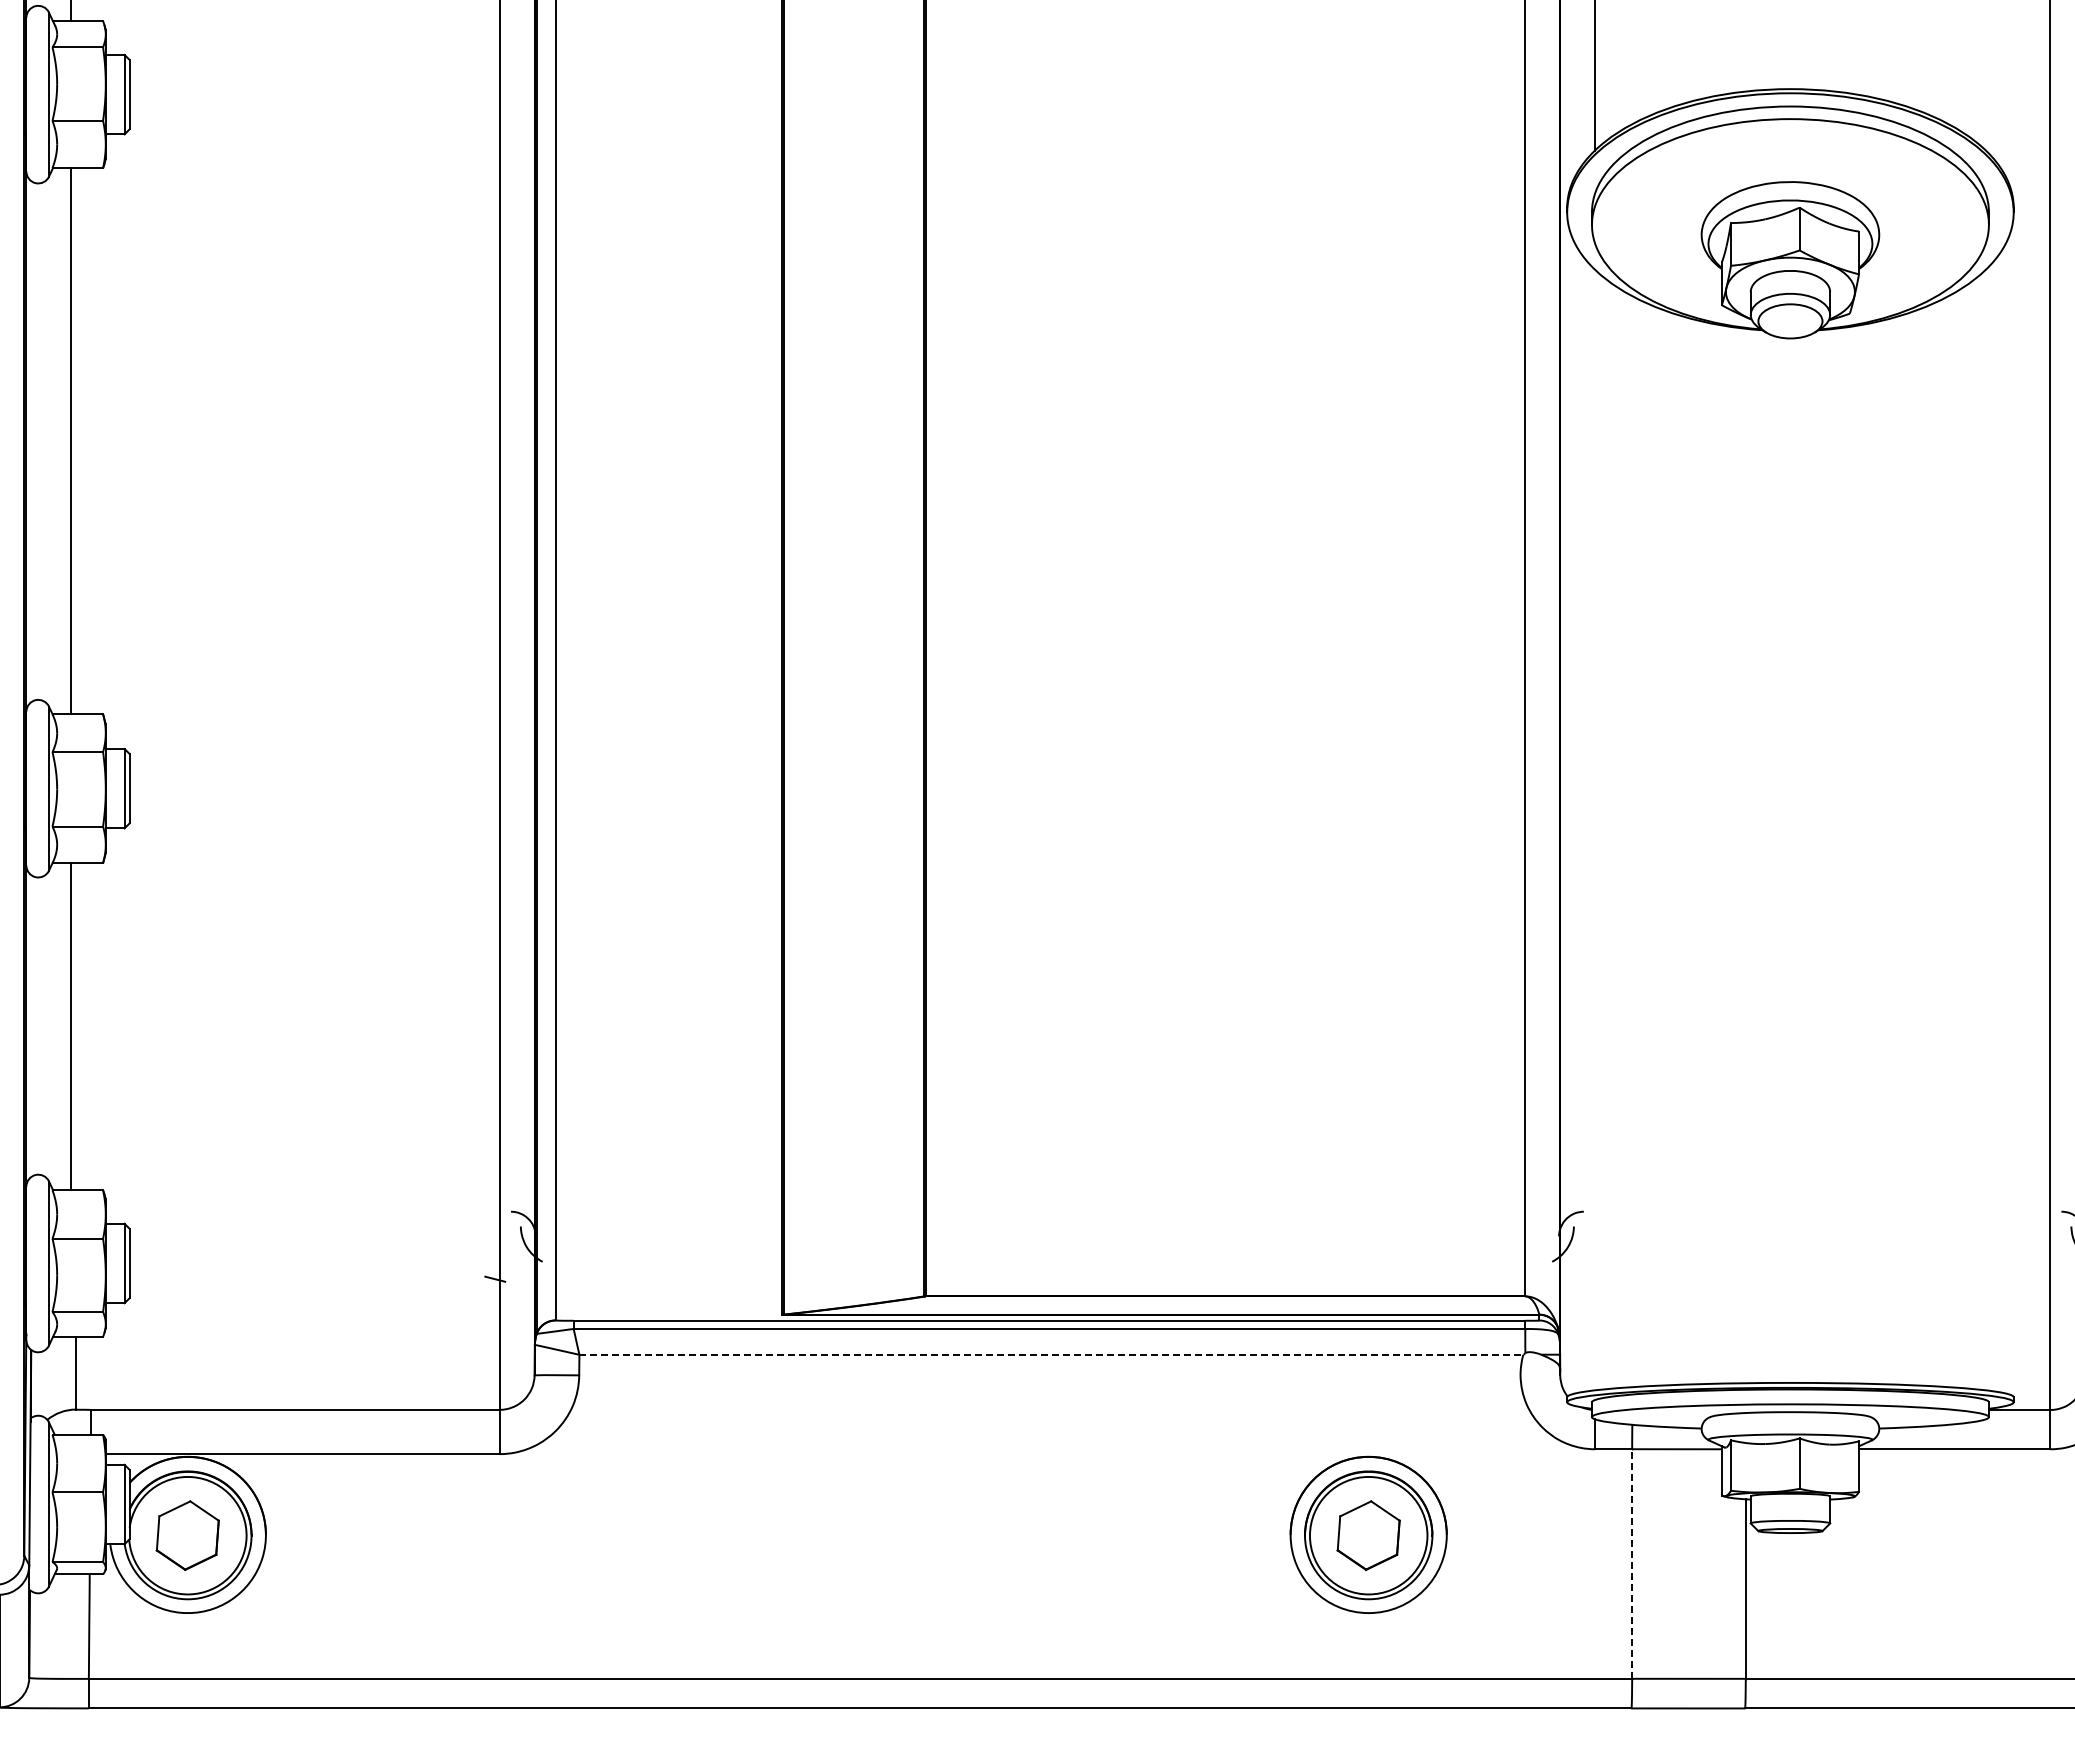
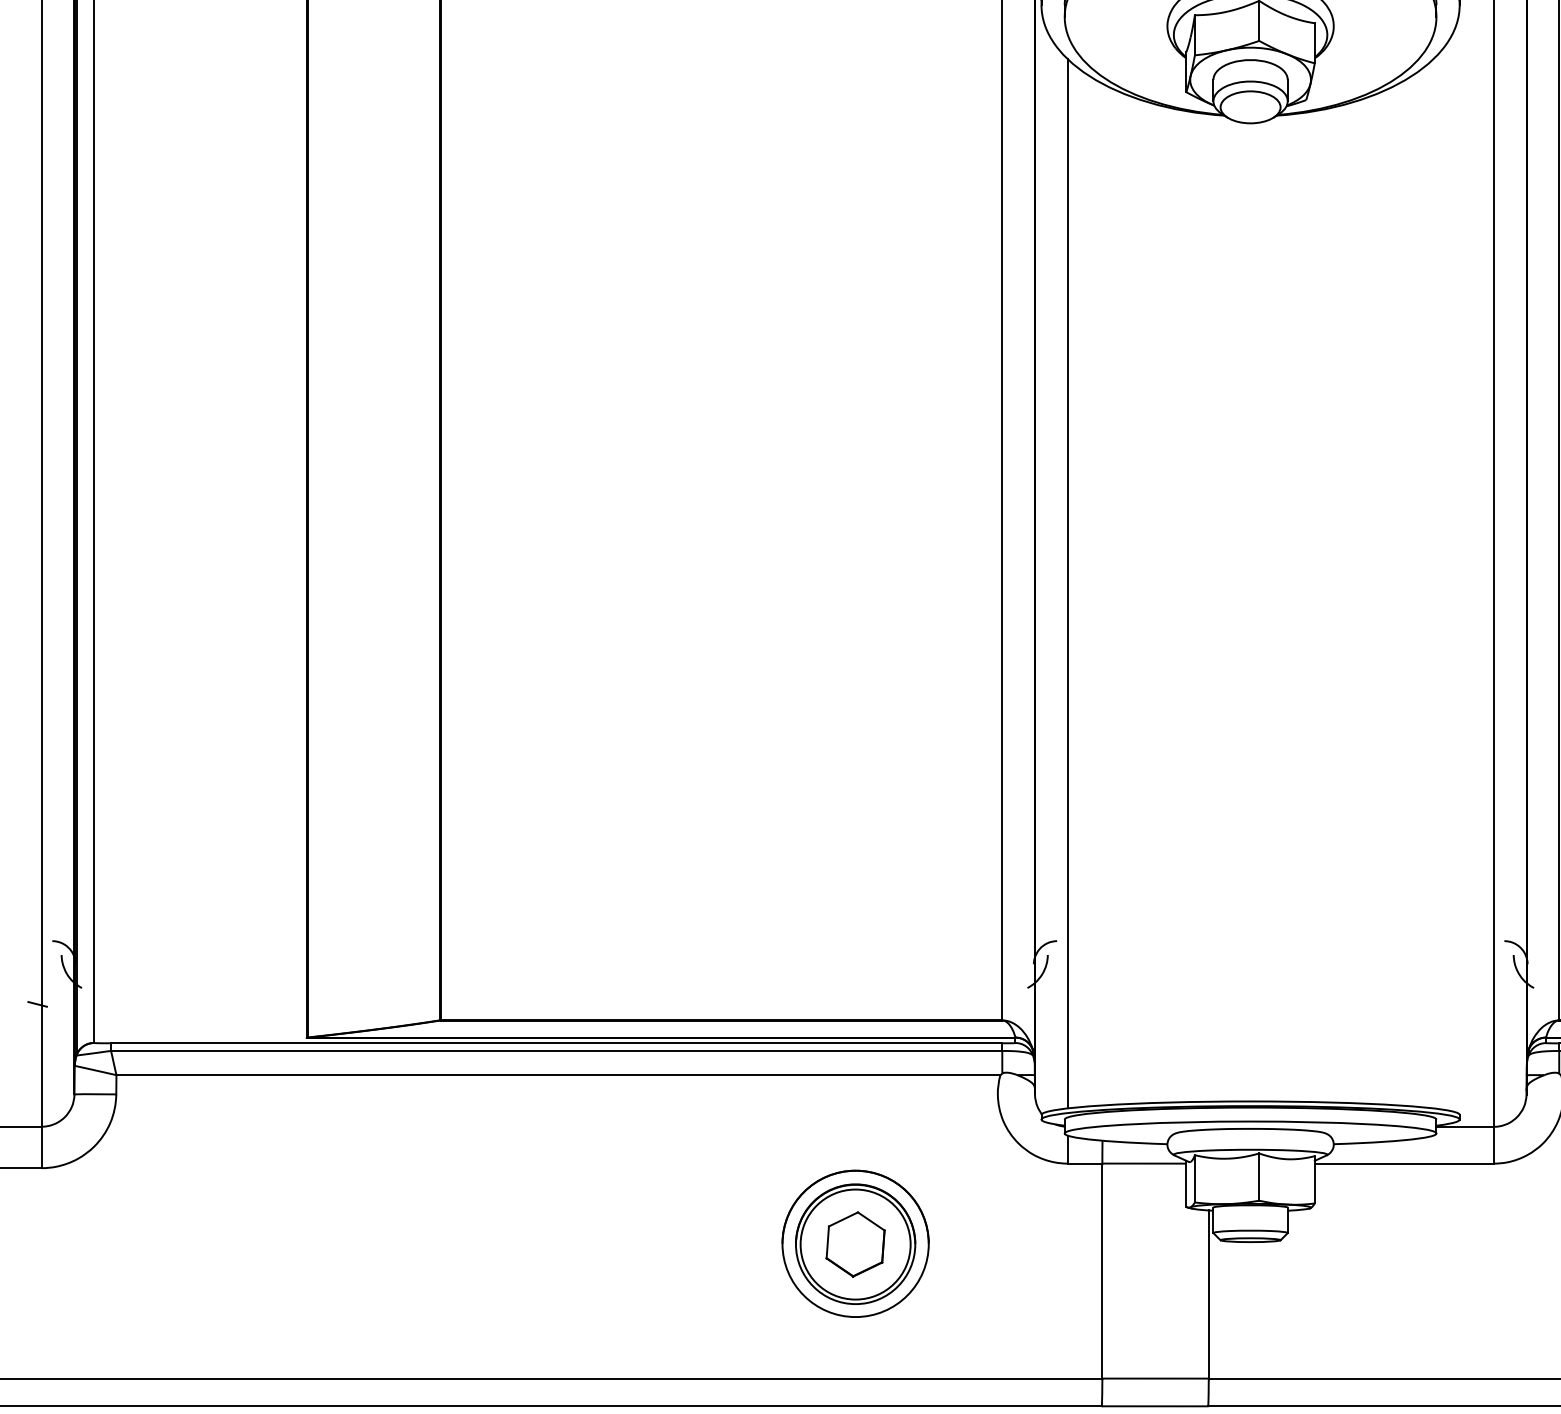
line: (1594, 829) -> (1067, 583), added
line: (1051, 1354) -> (558, 1074), dashed -> solid
line: (1632, 1564) -> (1102, 1271), dashed -> solid

